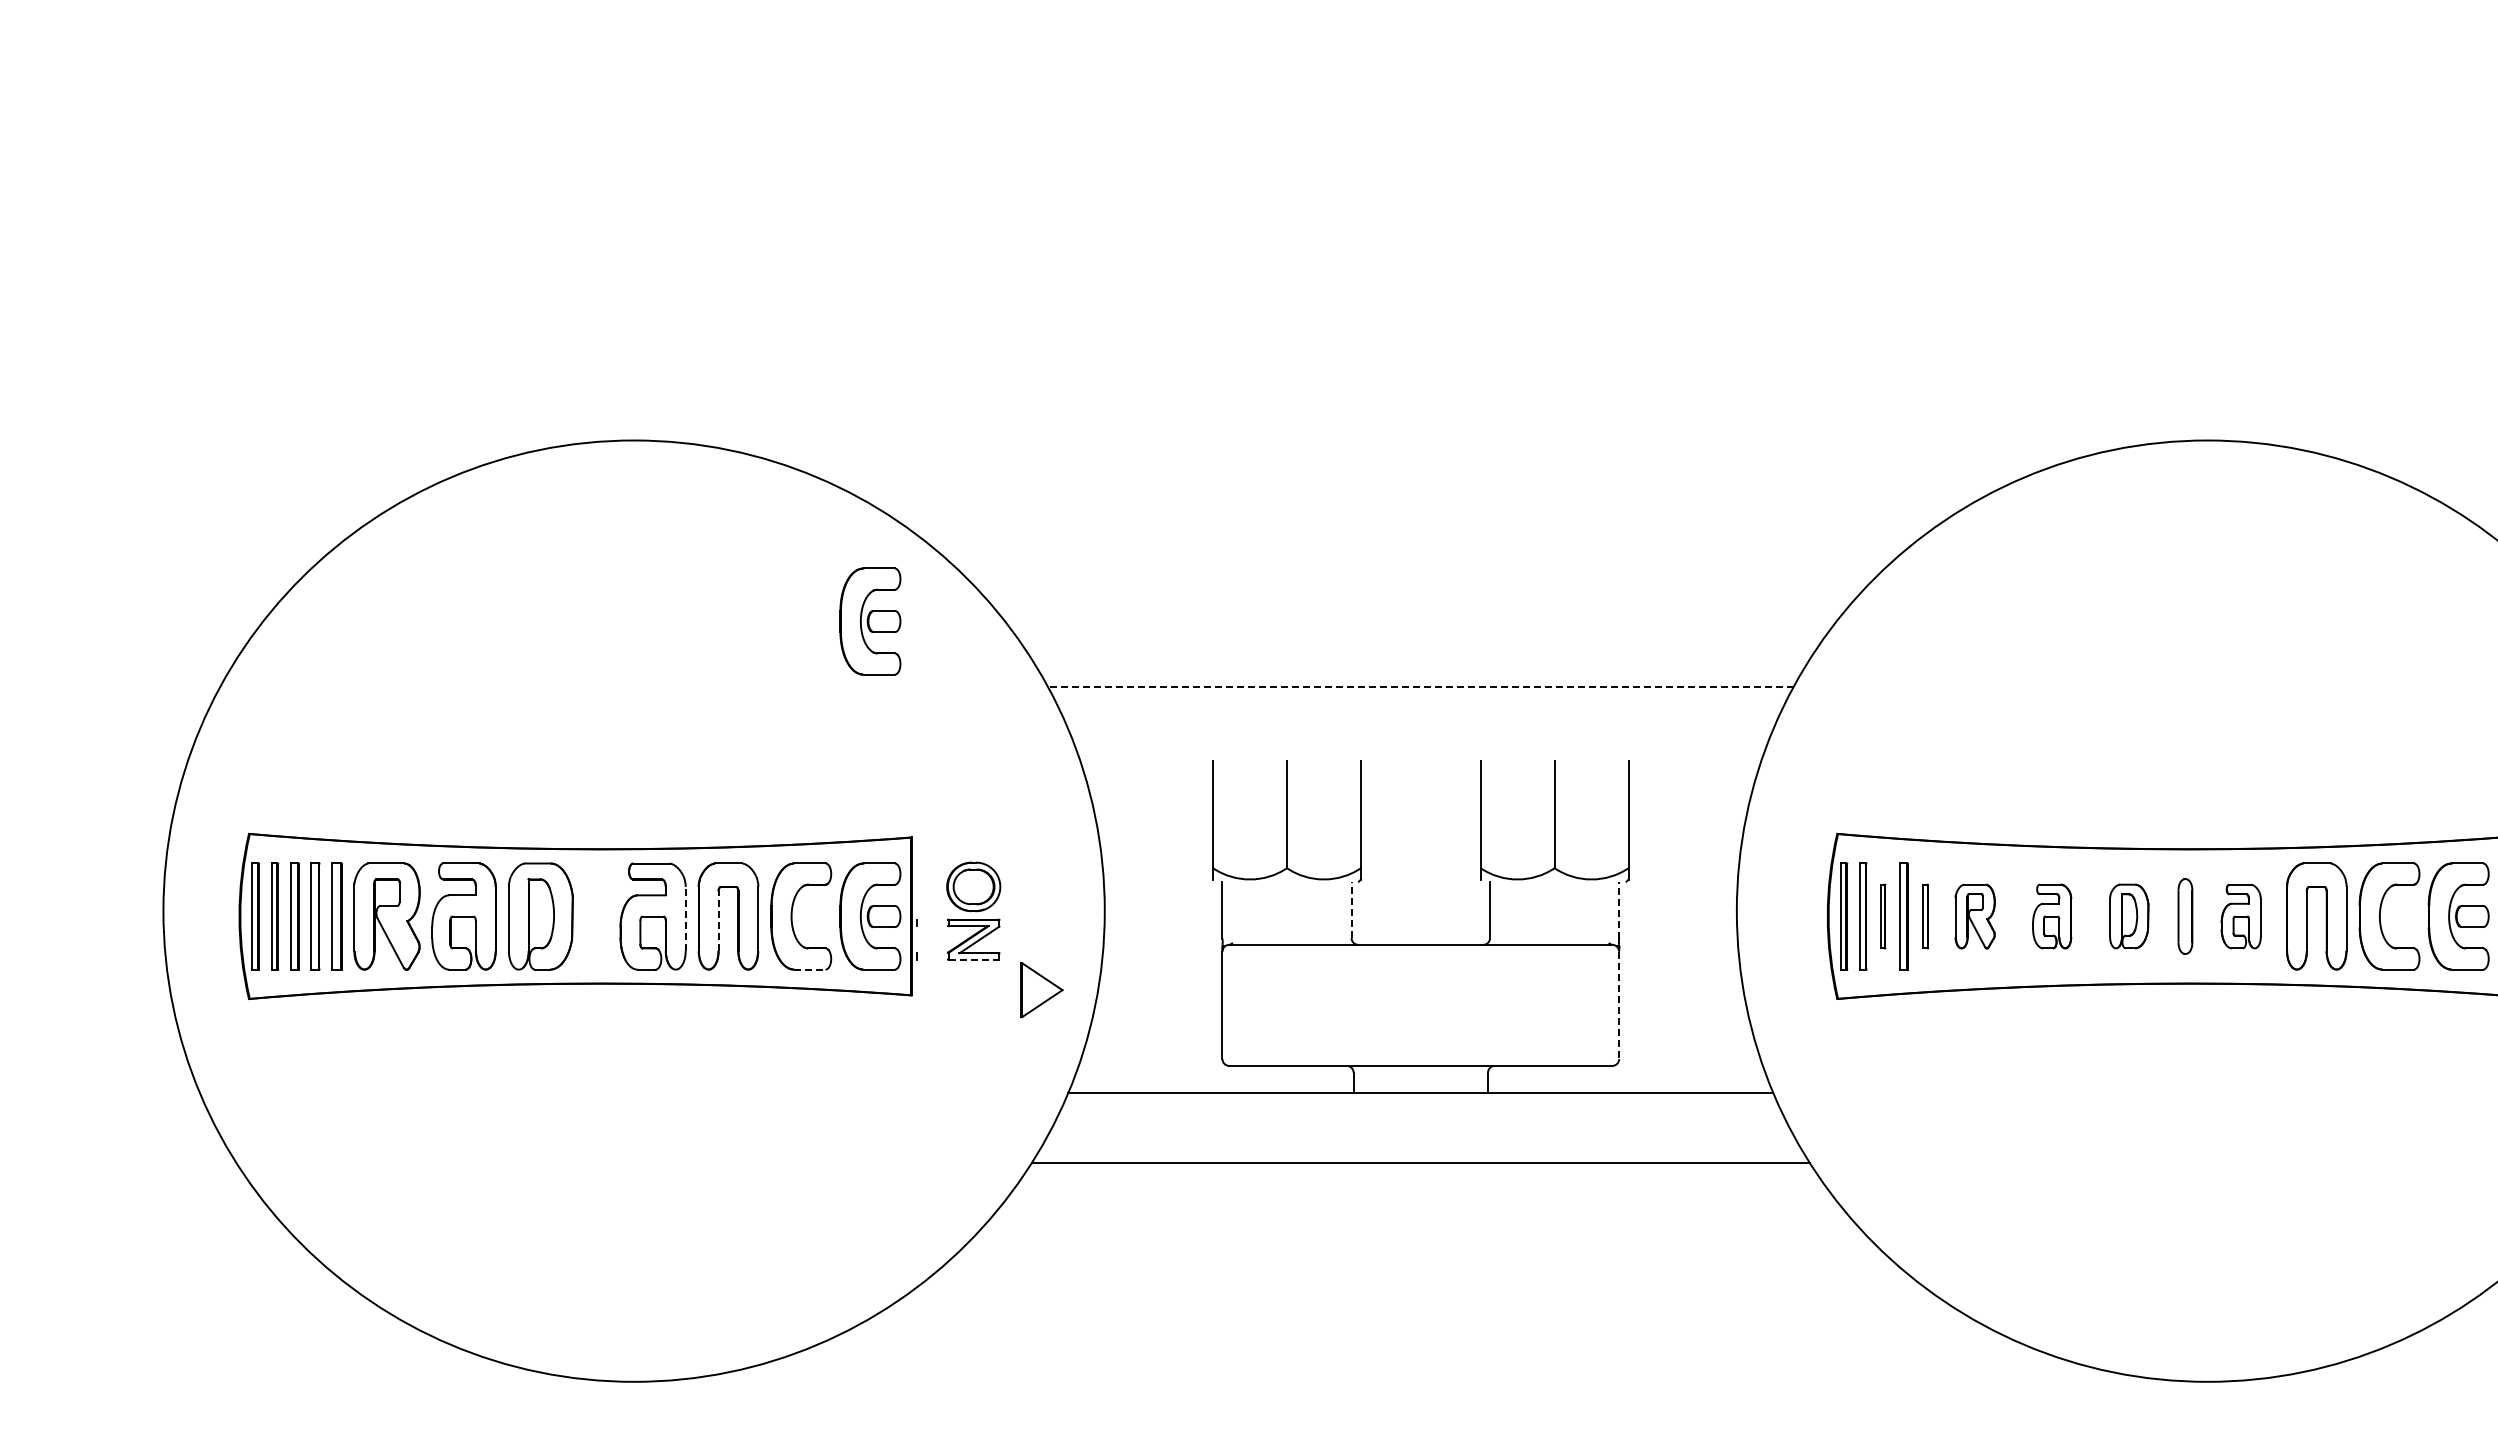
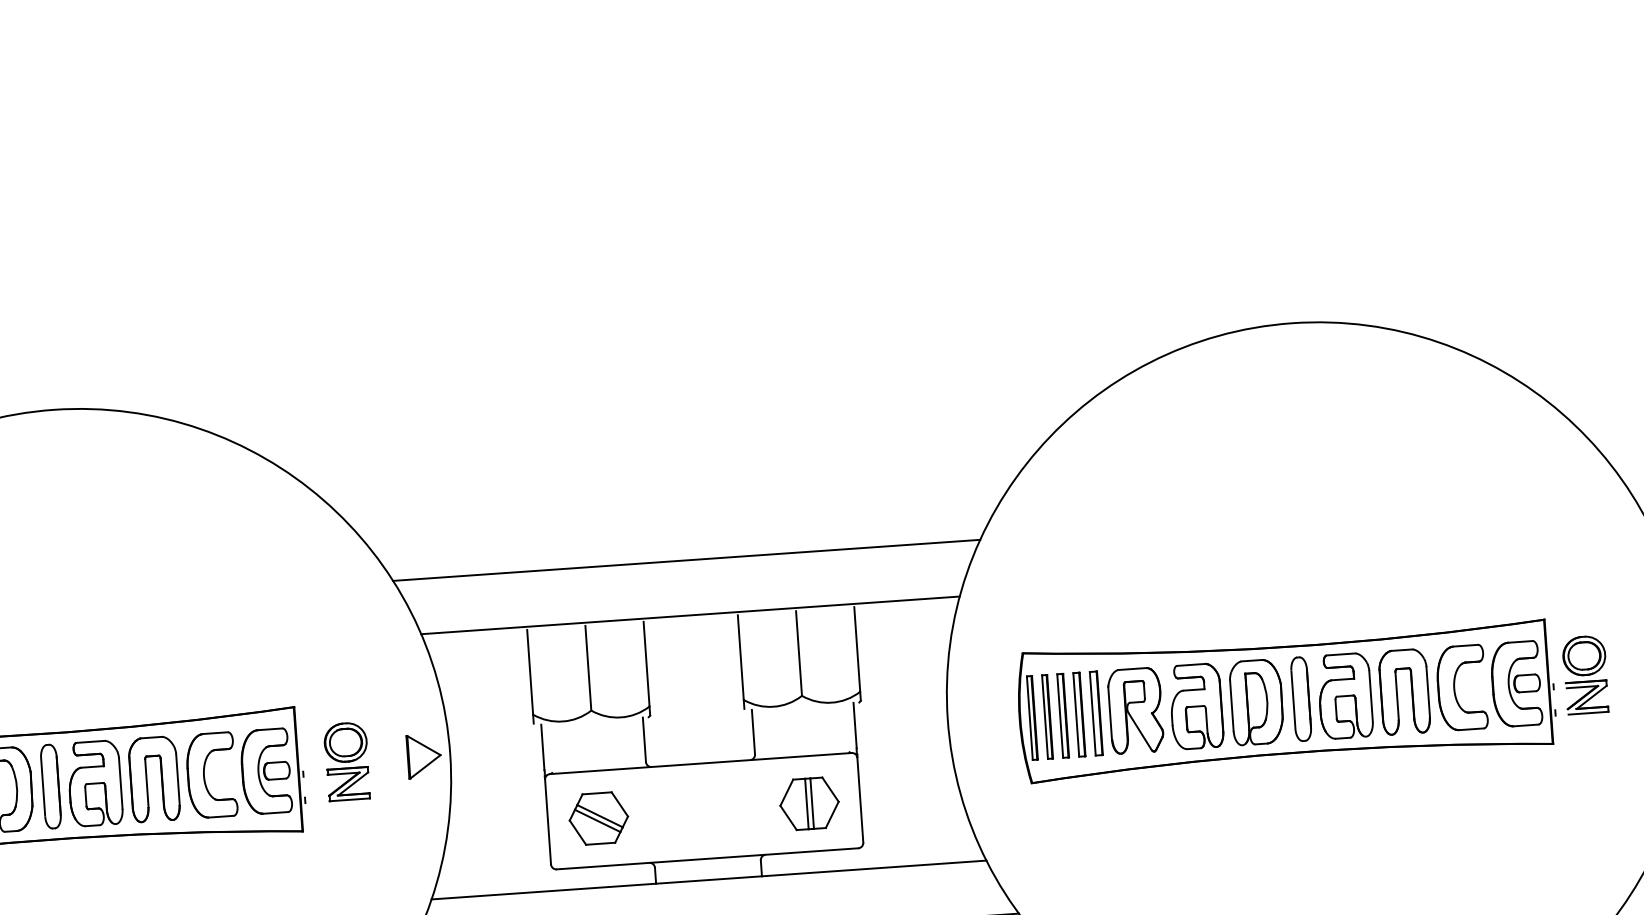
part: (870, 621) -> (249, 539), removed
line: (1420, 686) -> (686, 560), dashed -> solid
line: (1420, 756) -> (690, 615), added
line: (1351, 909) -> (644, 739), dashed -> solid
line: (1619, 910) -> (855, 725), dashed -> solid
part: (596, 916) -> (50, 786), added
part: (1882, 916) -> (1062, 715), size x1.67
part: (1925, 916) -> (1096, 713), size x1.67
part: (1974, 916) -> (1135, 710), size x1.67
part: (2051, 916) -> (1195, 706), size x1.67
part: (2129, 916) -> (1257, 702), size x1.67
part: (2185, 916) -> (1301, 699), size x1.43
part: (2240, 916) -> (1344, 696), size x1.67
line: (685, 918) -> (120, 783), dashed -> solid
line: (718, 921) -> (146, 783), dashed -> solid
line: (974, 959) -> (350, 799), dashed -> solid
line: (809, 969) -> (221, 816), dashed -> solid
part: (1041, 990) -> (424, 756), moved
part: (1286, 1005) -> (598, 818), added
part: (1554, 1005) -> (809, 803), added
line: (1619, 1005) -> (860, 800), dashed -> solid

